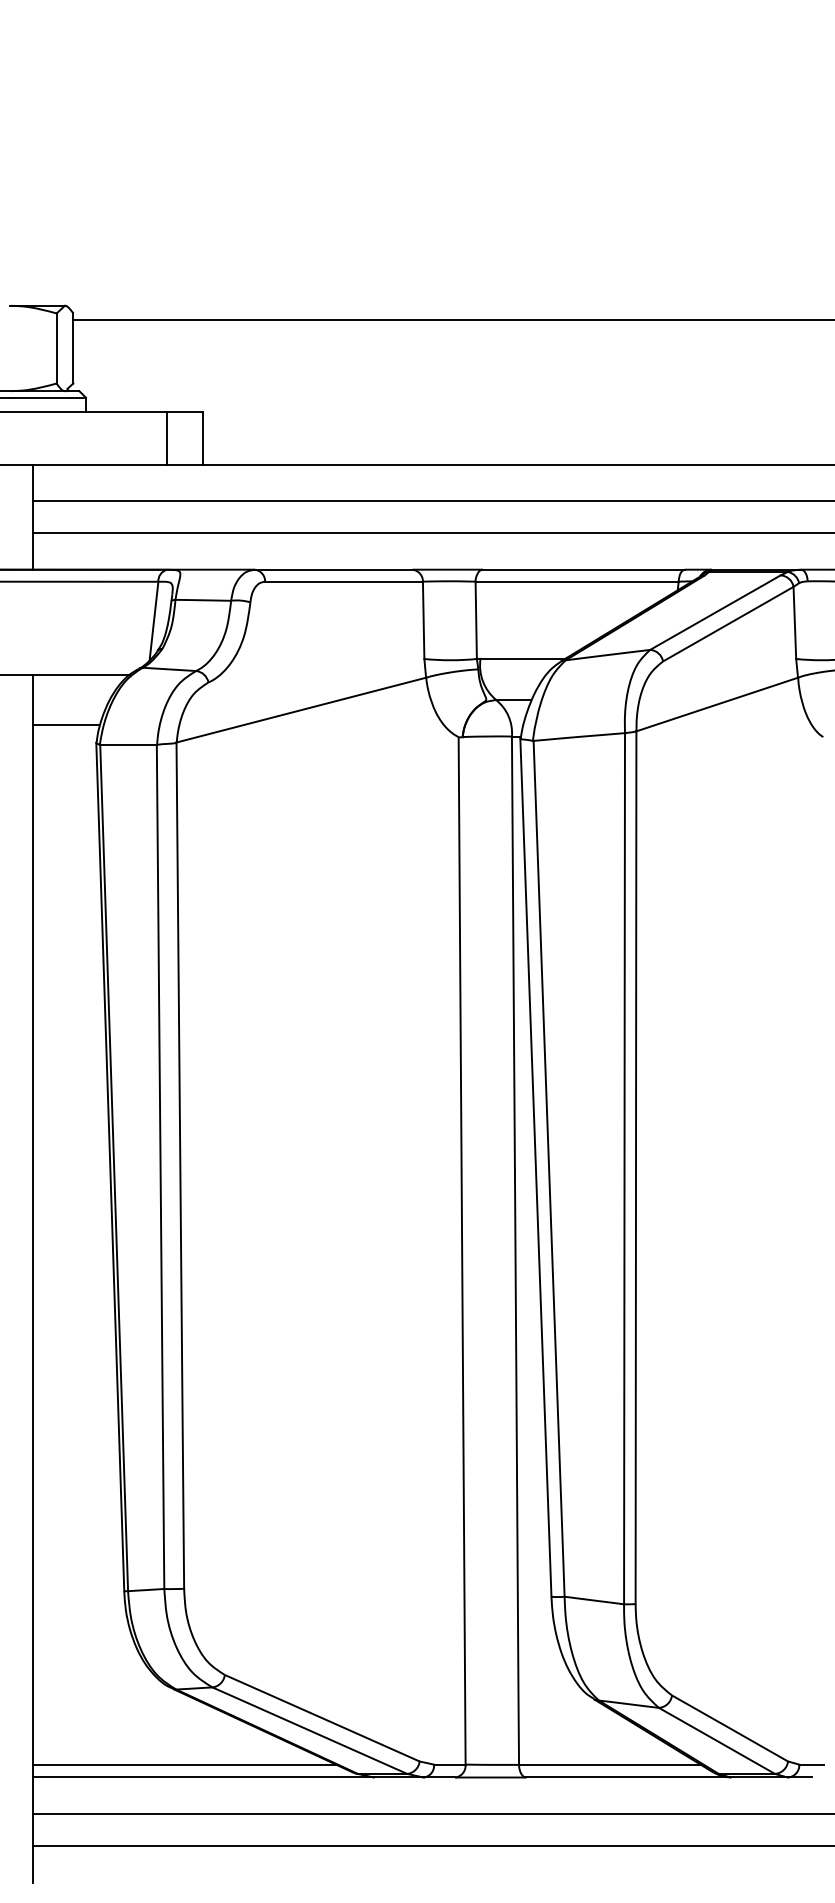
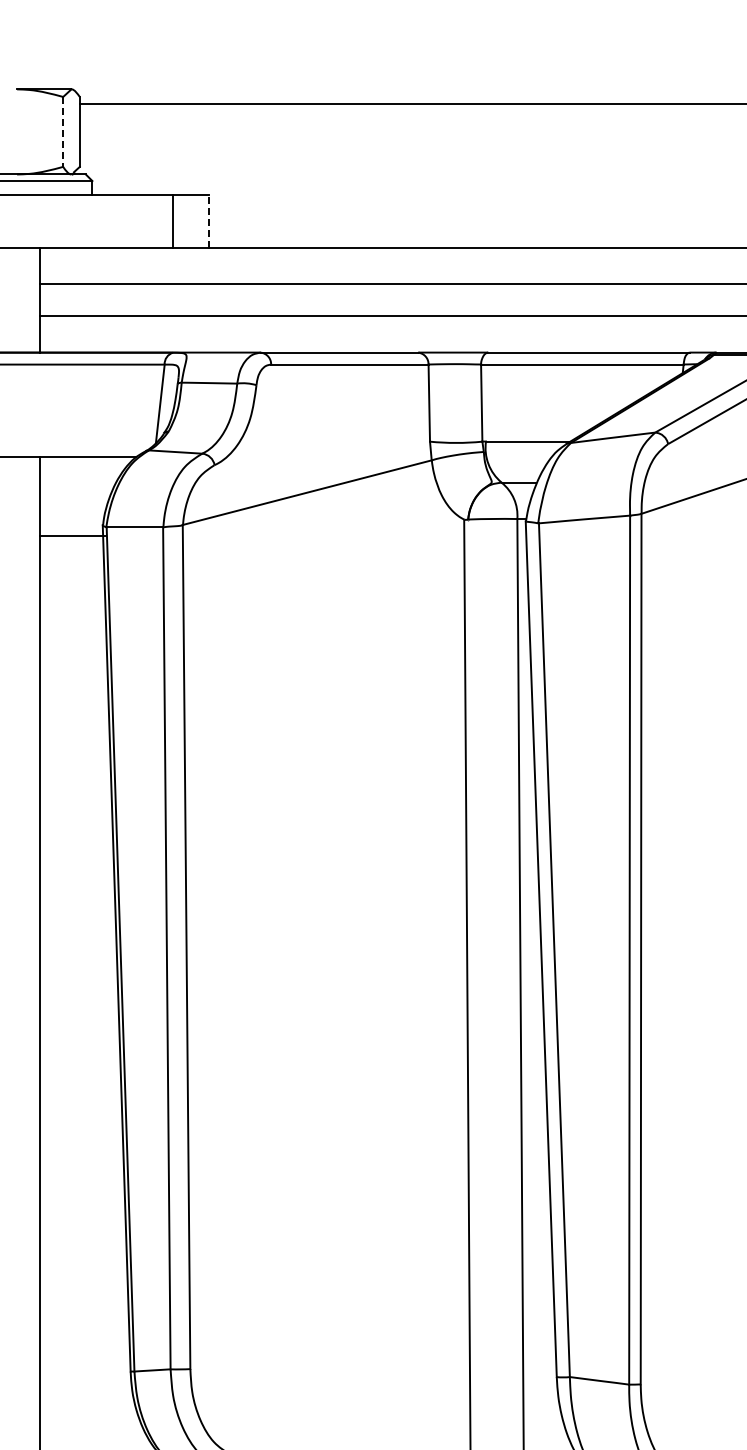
line: (56, 348) -> (63, 131), solid -> dashed
line: (203, 437) -> (209, 220), solid -> dashed
line: (65, 725) -> (72, 535), moved

